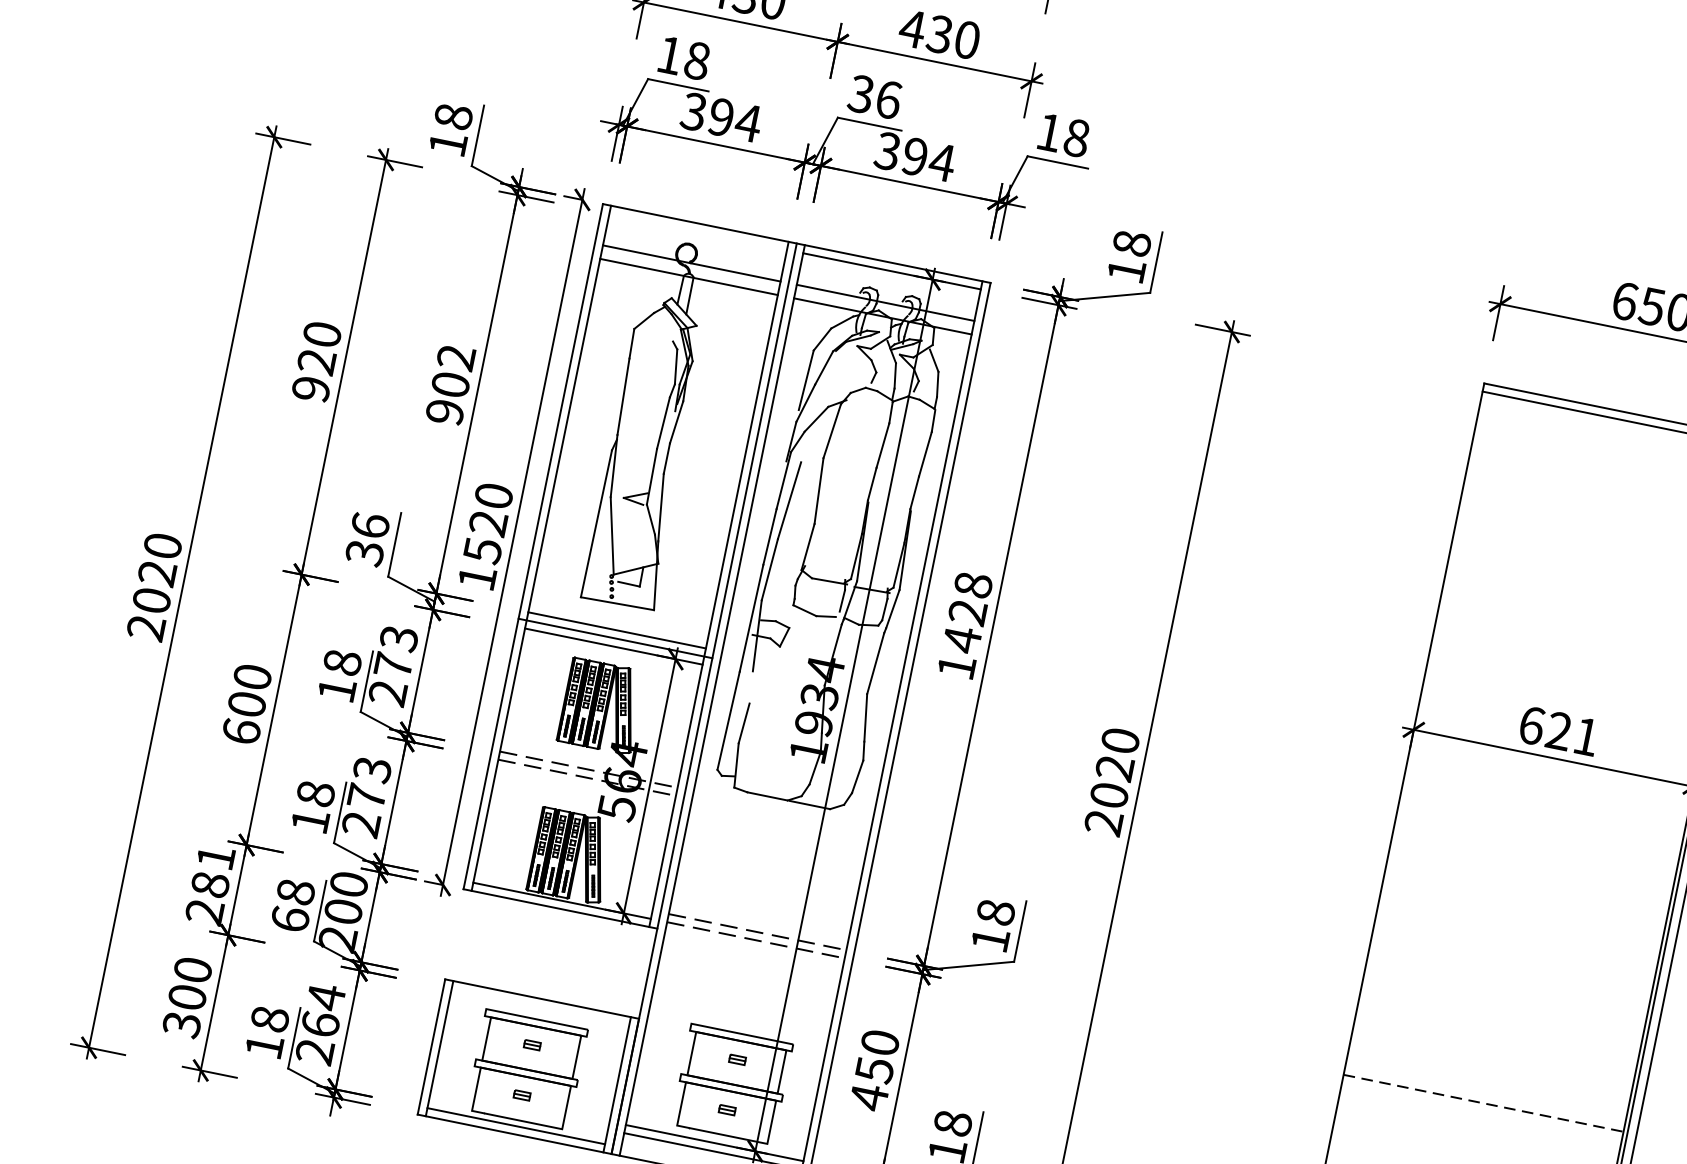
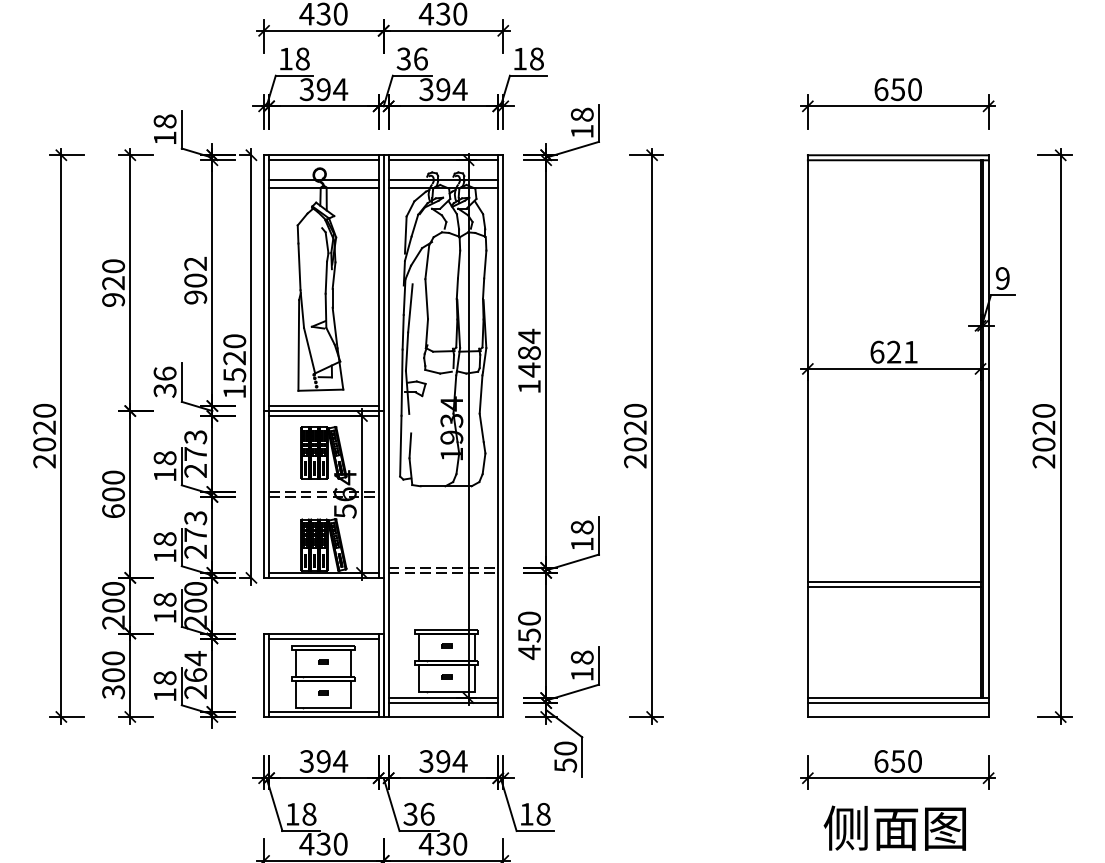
line: (697, 232) -> (323, 160), added
text: (970, 598) -> (529, 344), 1428 -> 1484
text: (212, 871) -> (113, 597), 281 -> 200
text: (289, 918) -> (164, 616), 68 -> 18
line: (539, 1007) -> (323, 638), added
line: (1484, 1102) -> (894, 581), dashed -> solid
line: (1480, 1110) -> (893, 586), added

